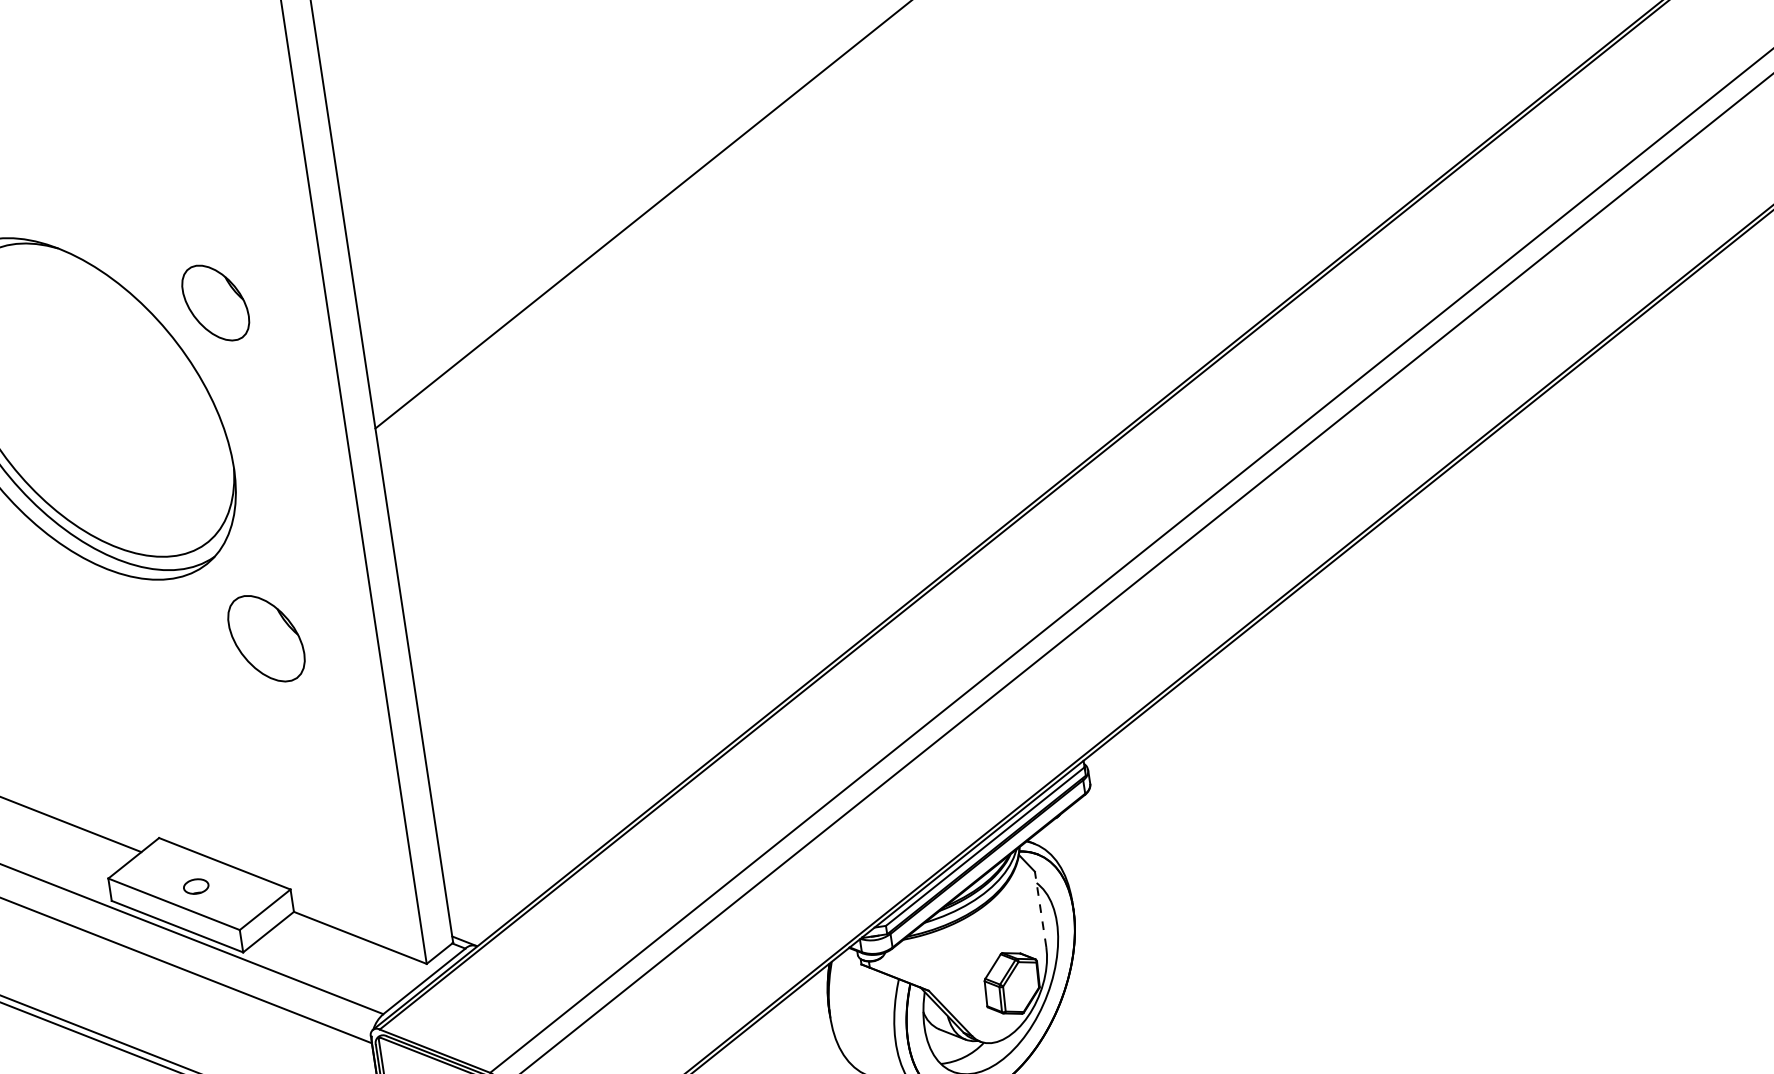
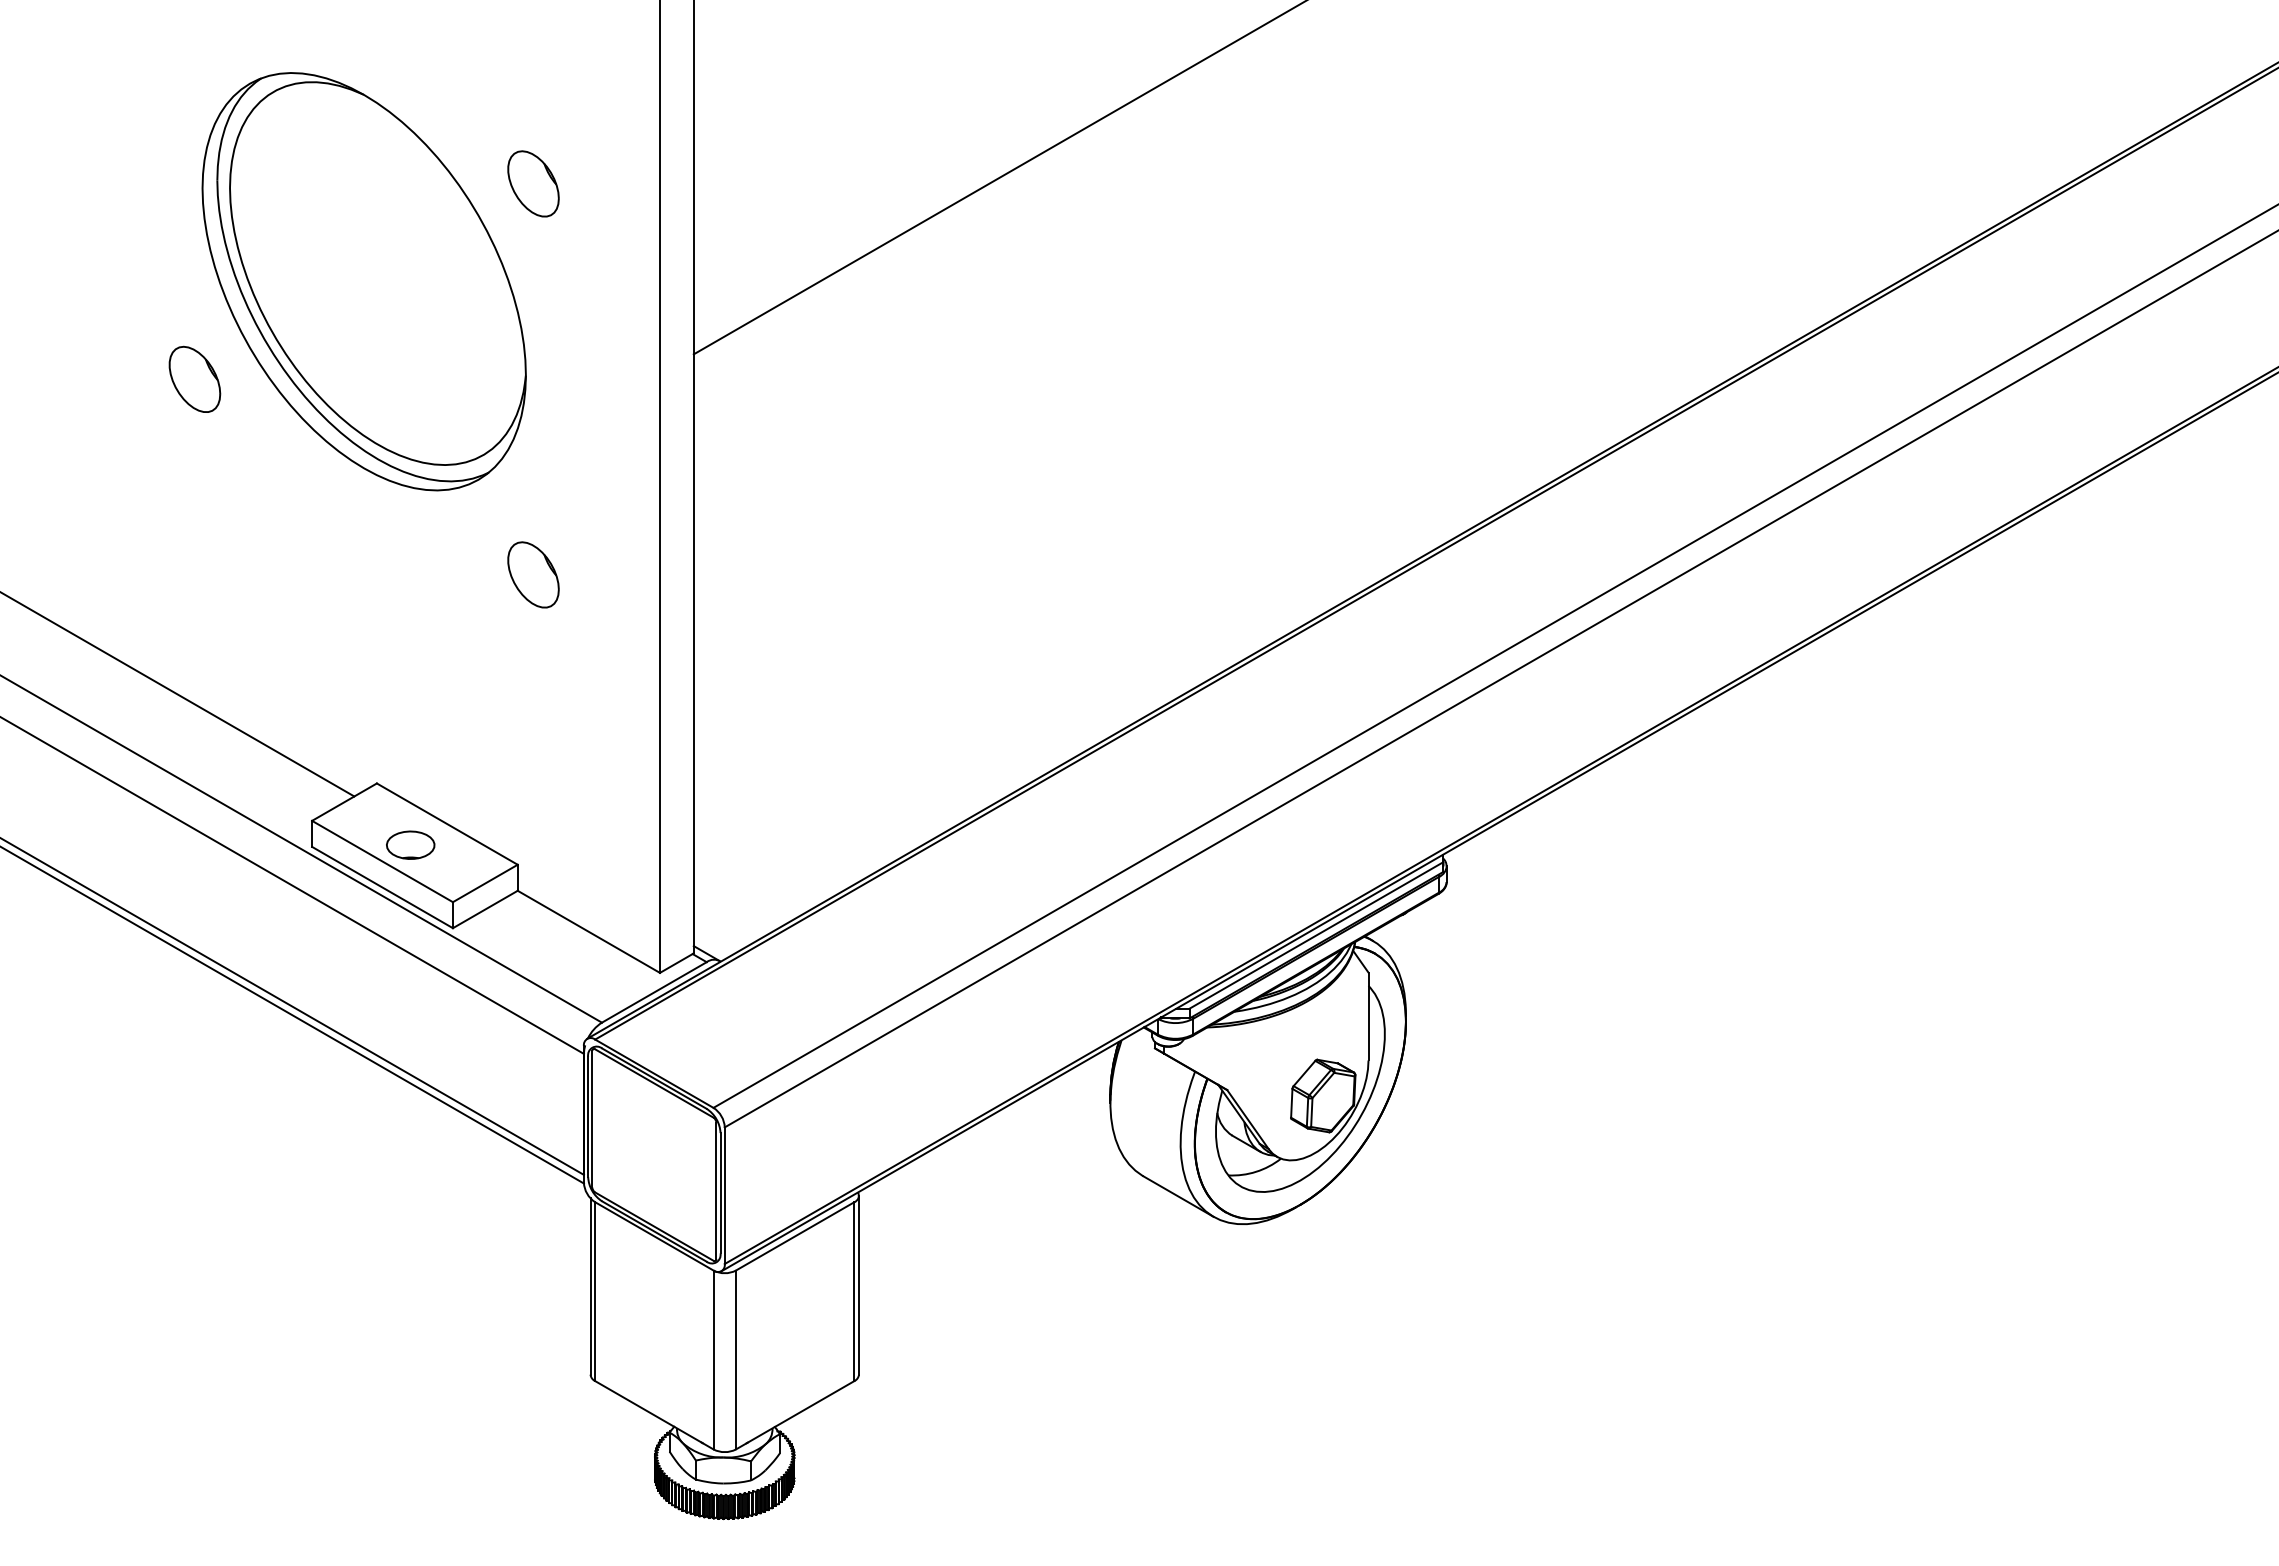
part: (215, 302) -> (533, 183), size x0.71
part: (266, 638) -> (533, 574), size x0.62
part: (195, 886) -> (410, 844), size x1.67
line: (1040, 909) -> (1368, 1016), dashed -> solid

